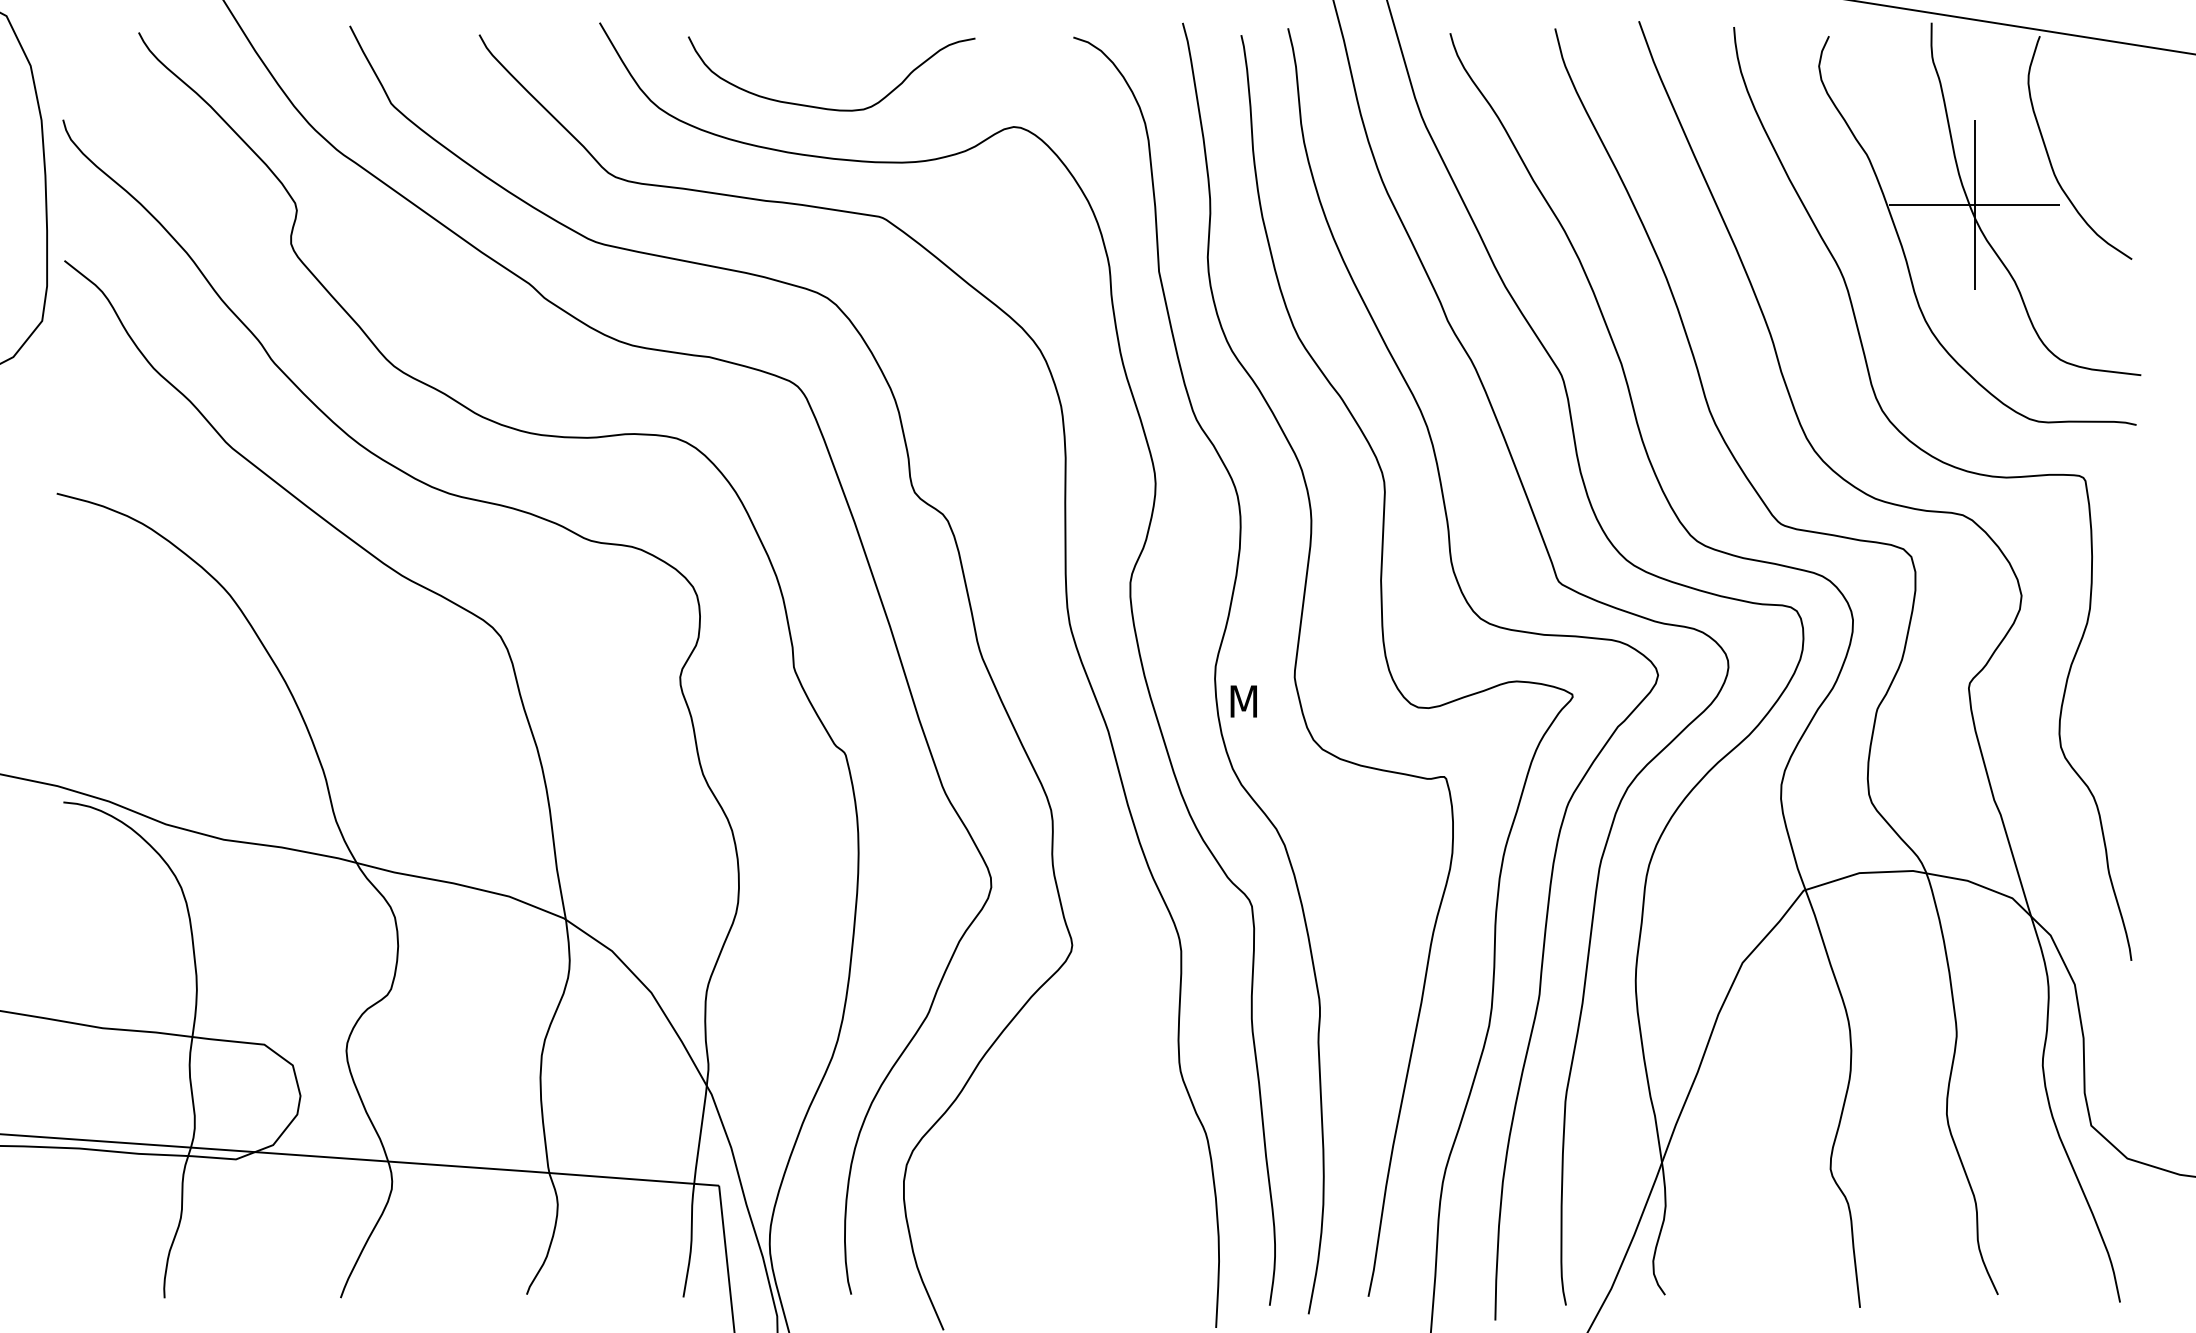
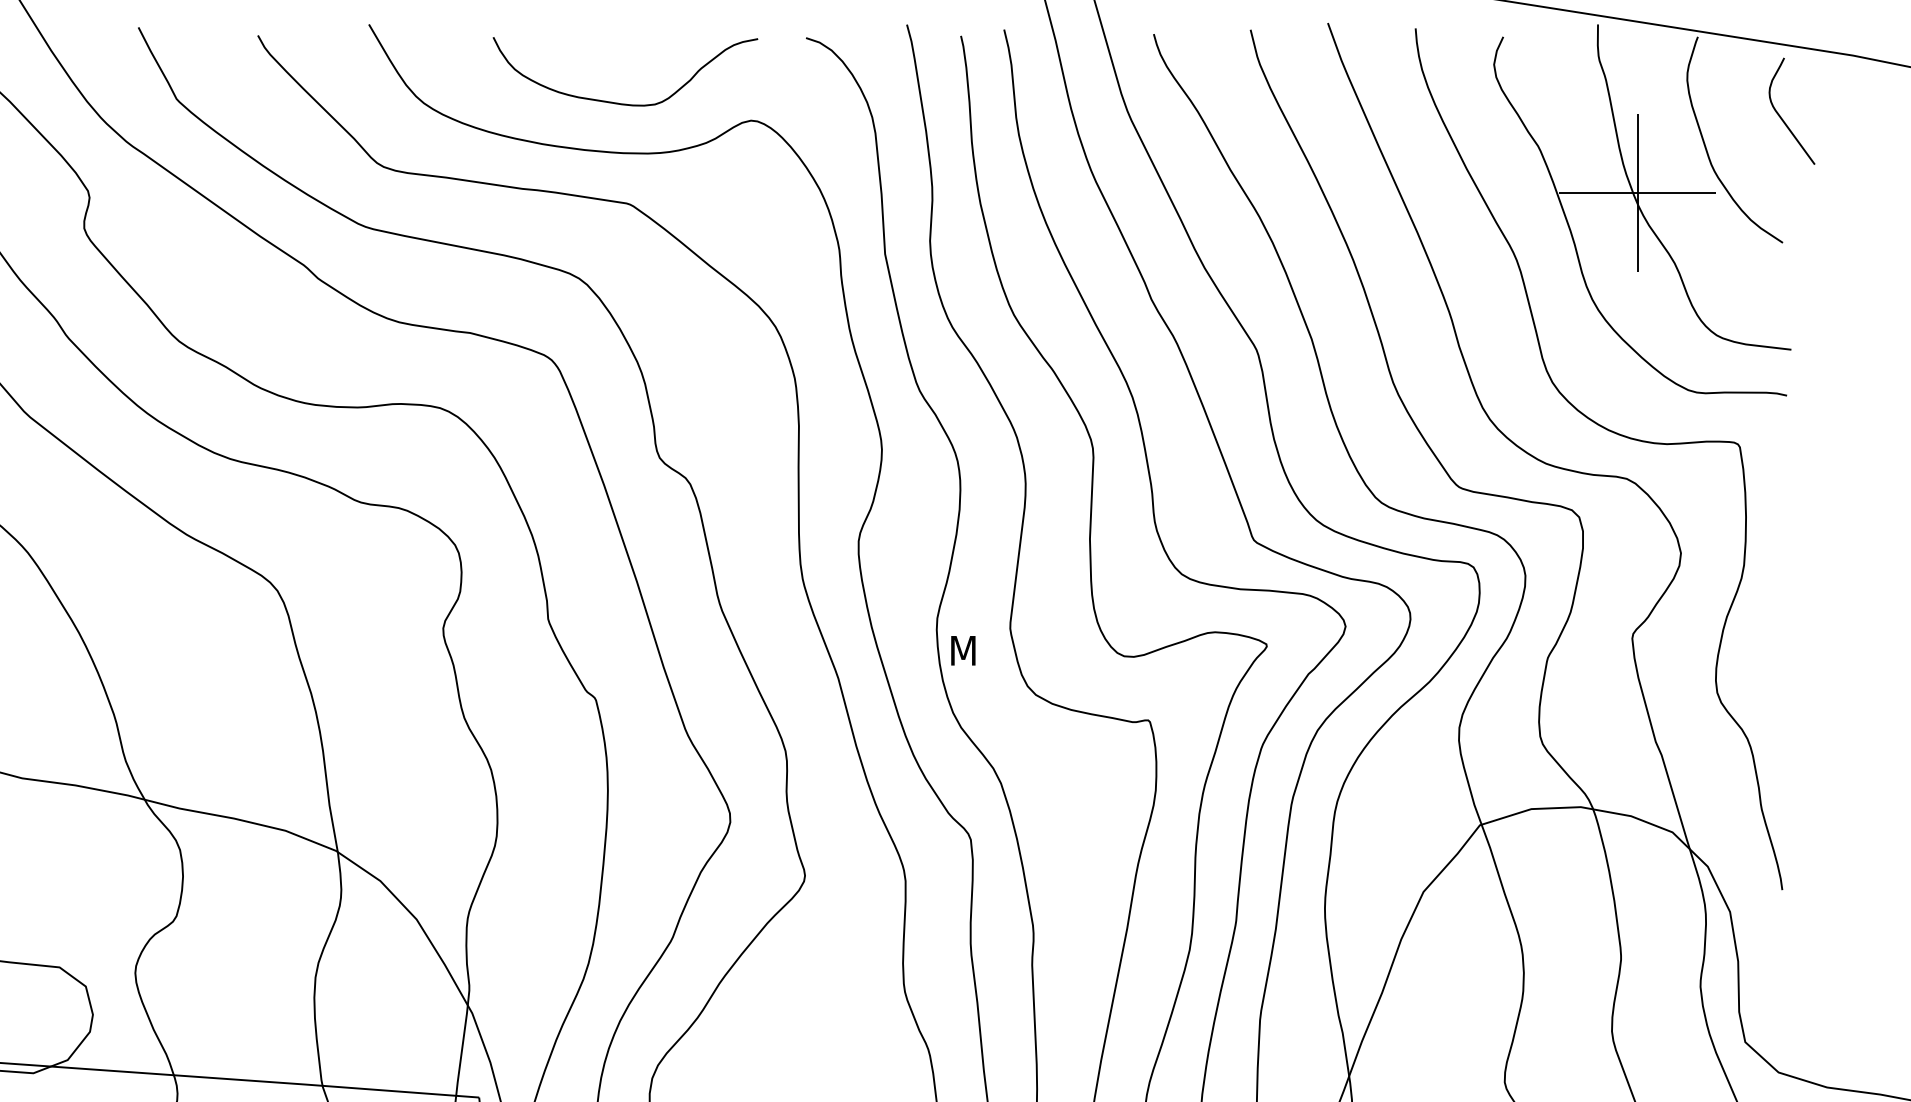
curve: (824, 107) -> (618, 102), moved
curve: (2132, 125) -> (1783, 119), added

